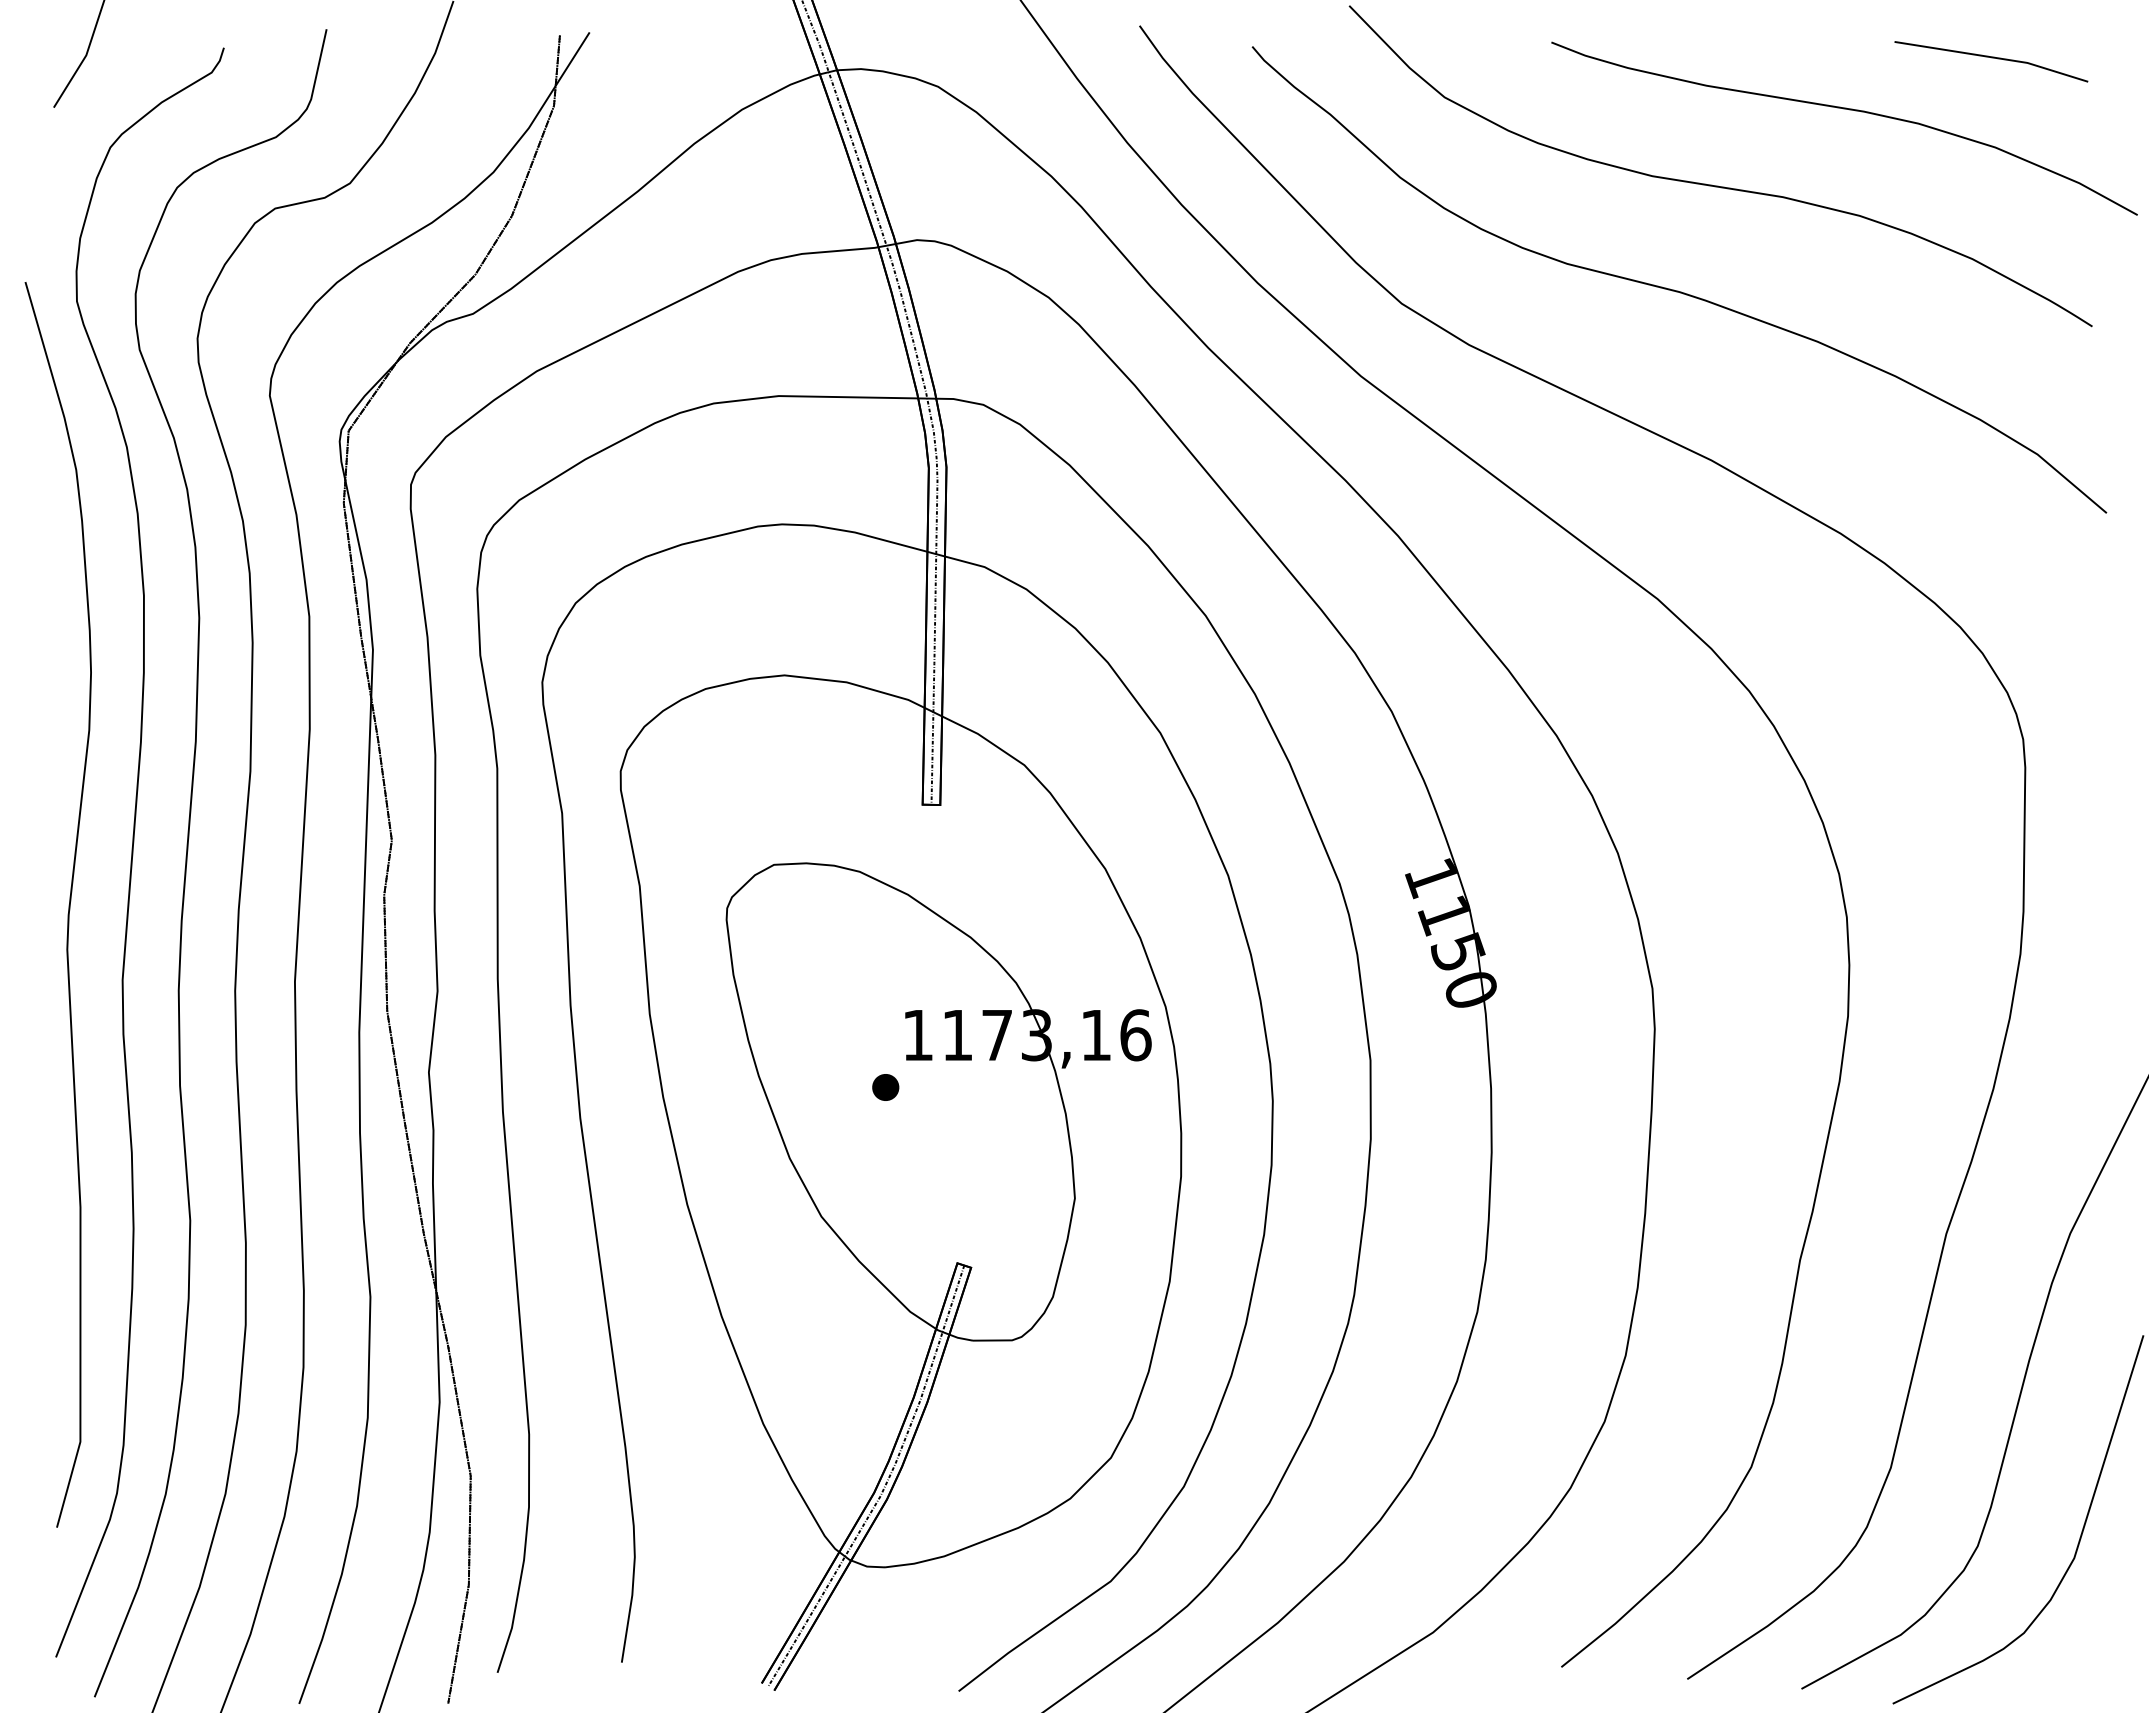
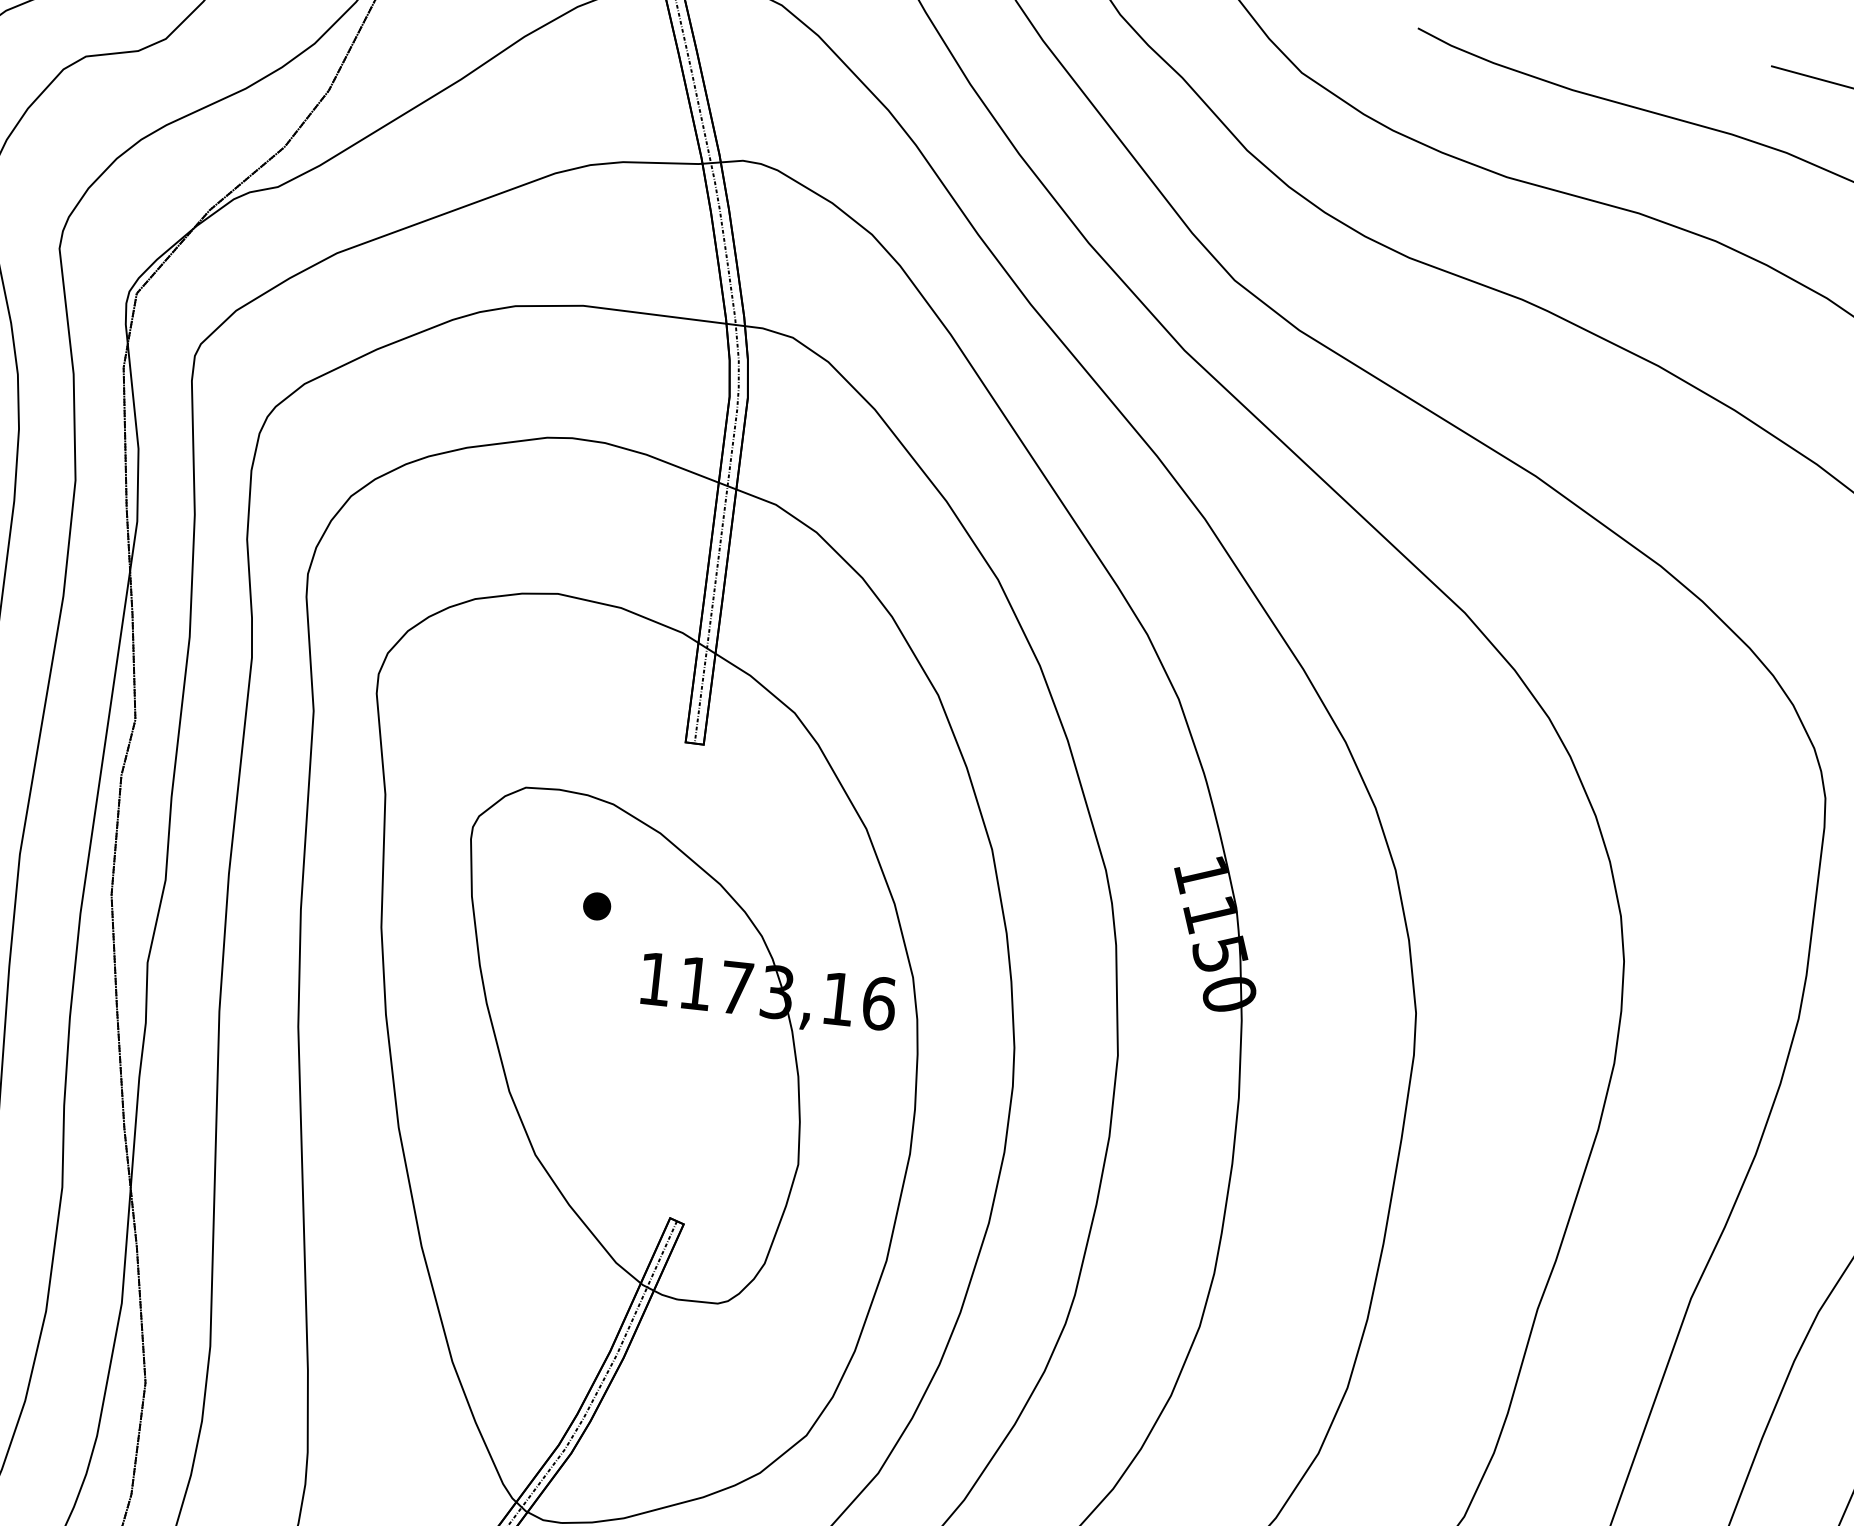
part: (885, 1087) -> (596, 906), moved

